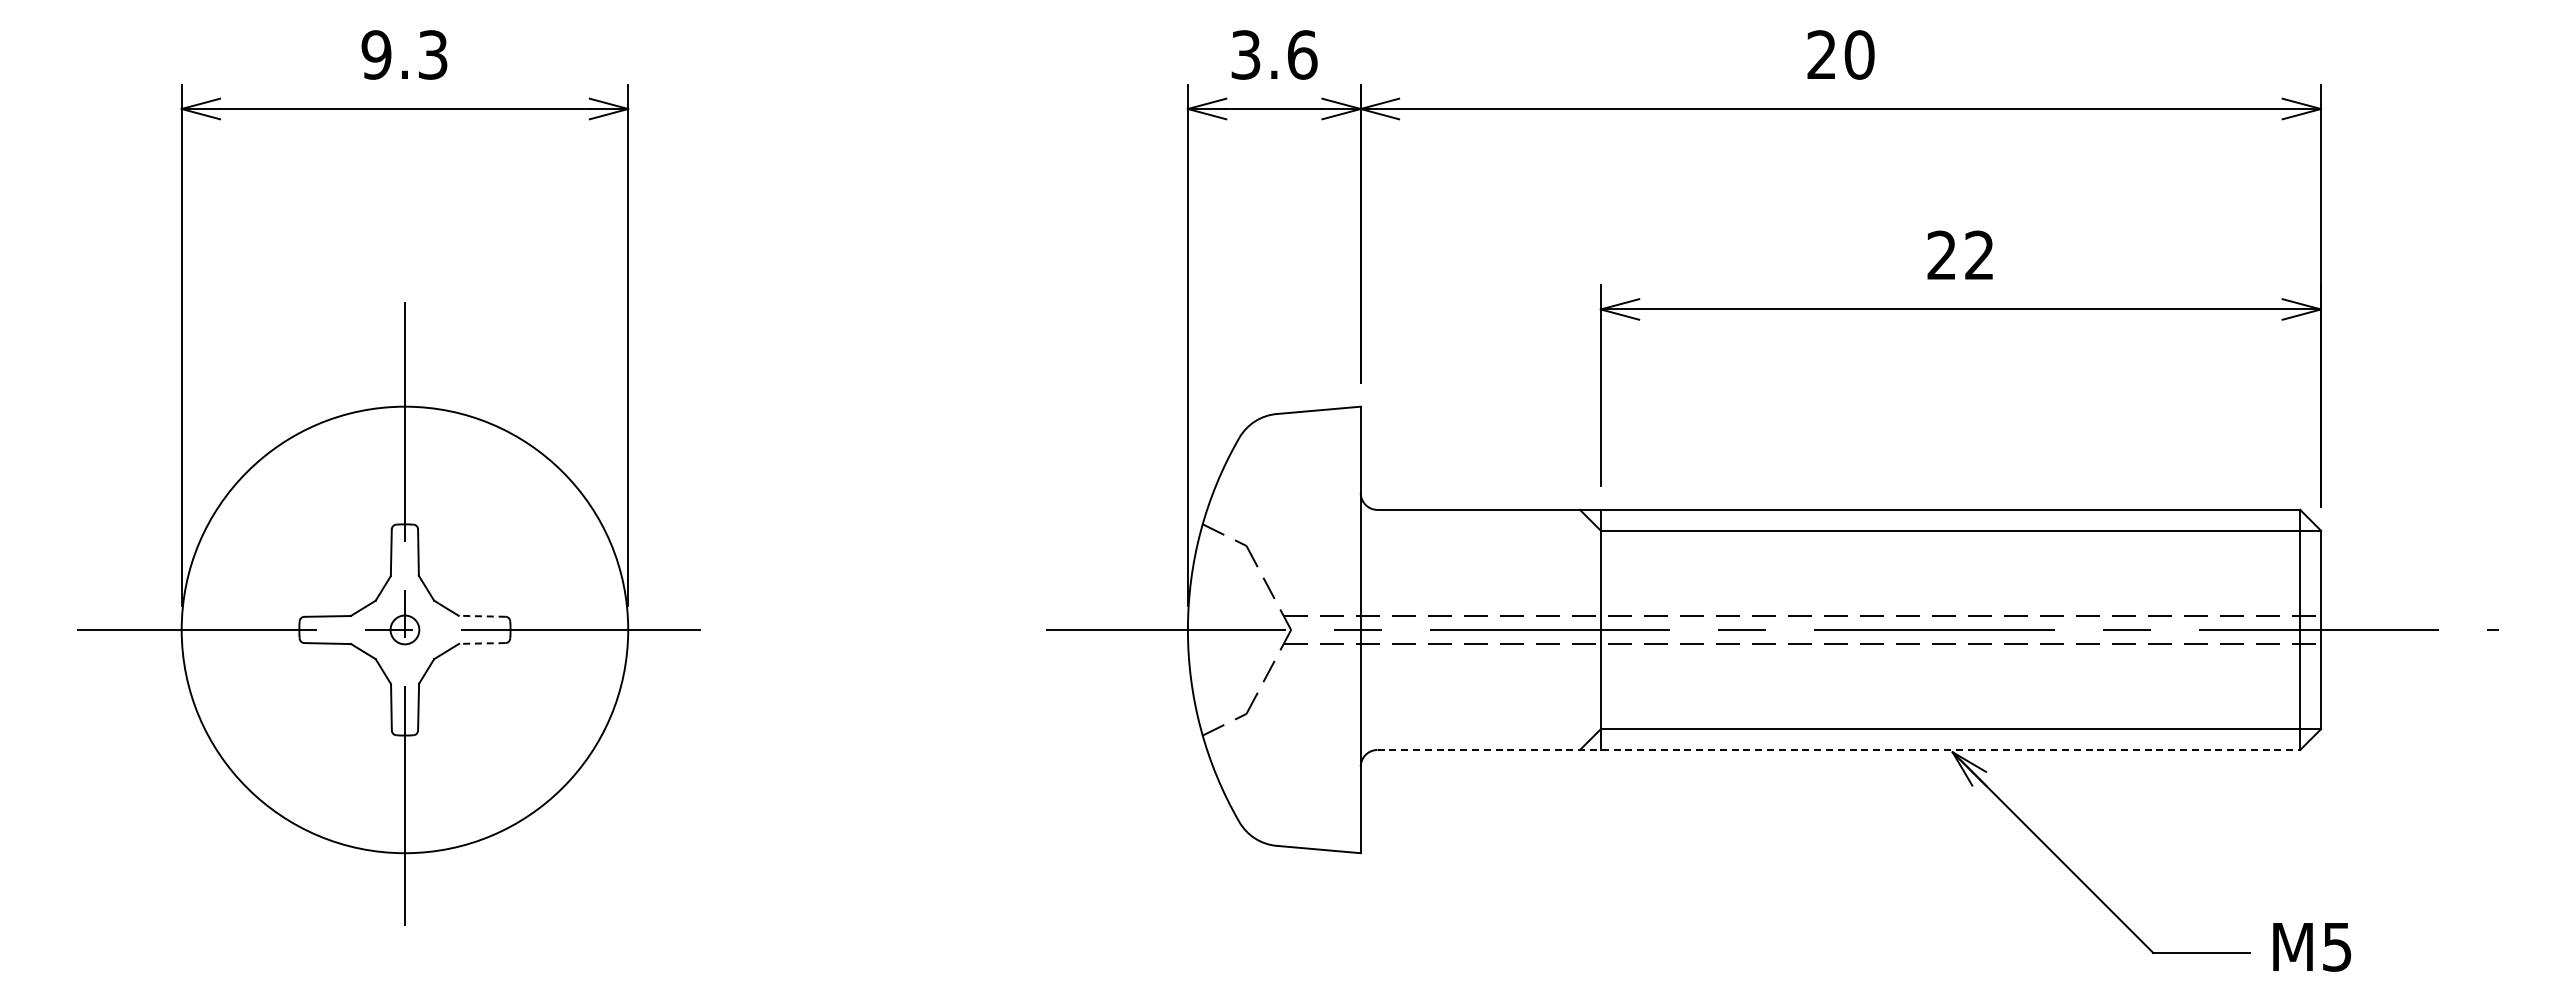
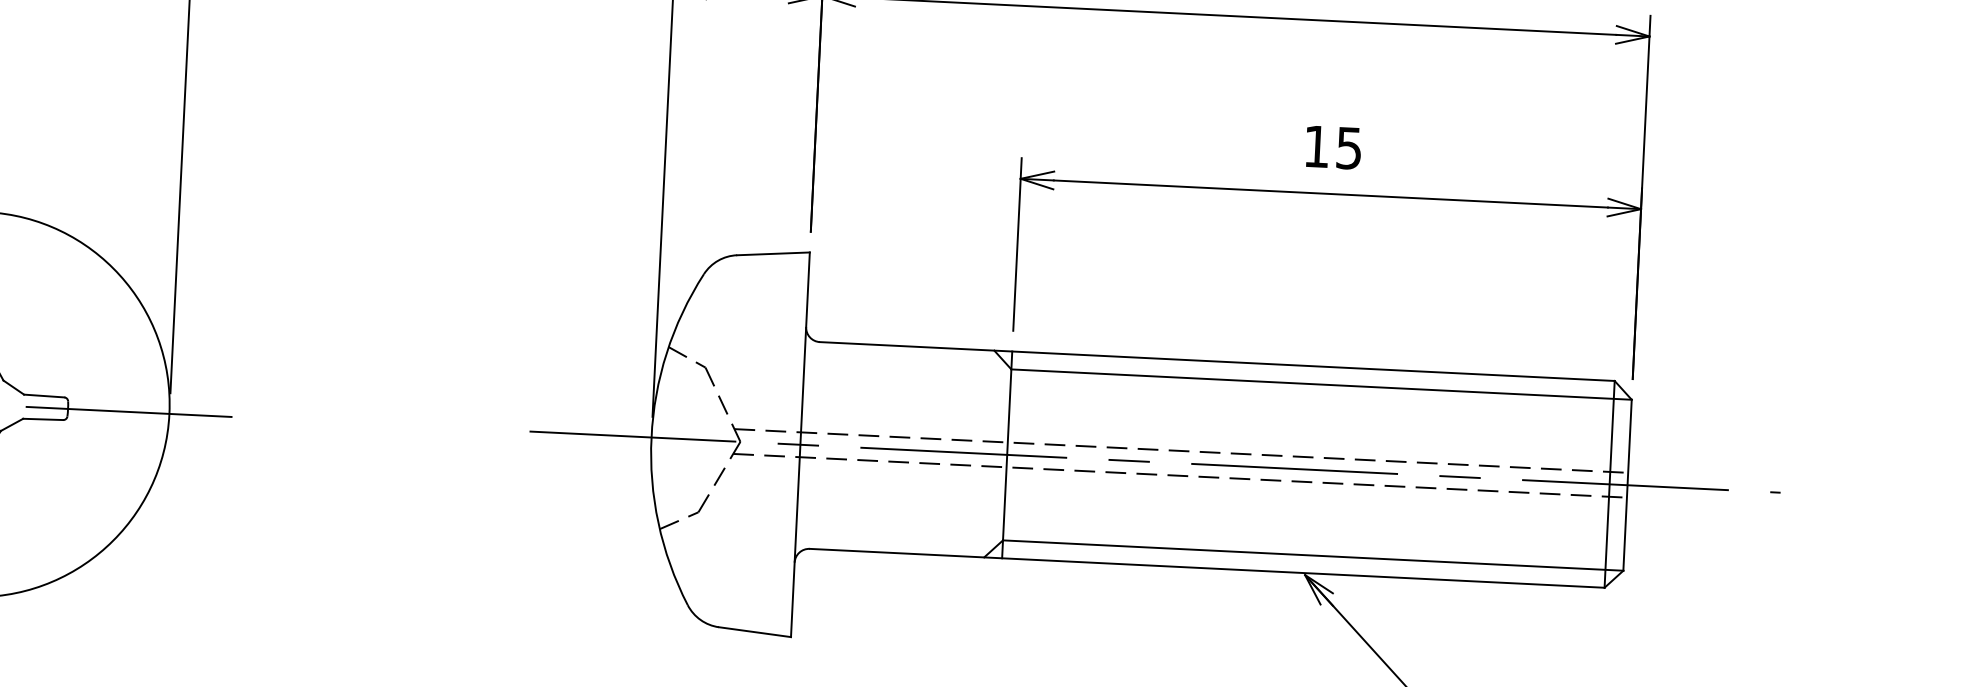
text: (1960, 255) -> (1332, 147), 22 -> 15
line: (481, 616) -> (43, 396), dashed -> solid
line: (481, 643) -> (42, 419), dashed -> solid
line: (1839, 749) -> (1207, 567), dashed -> solid

